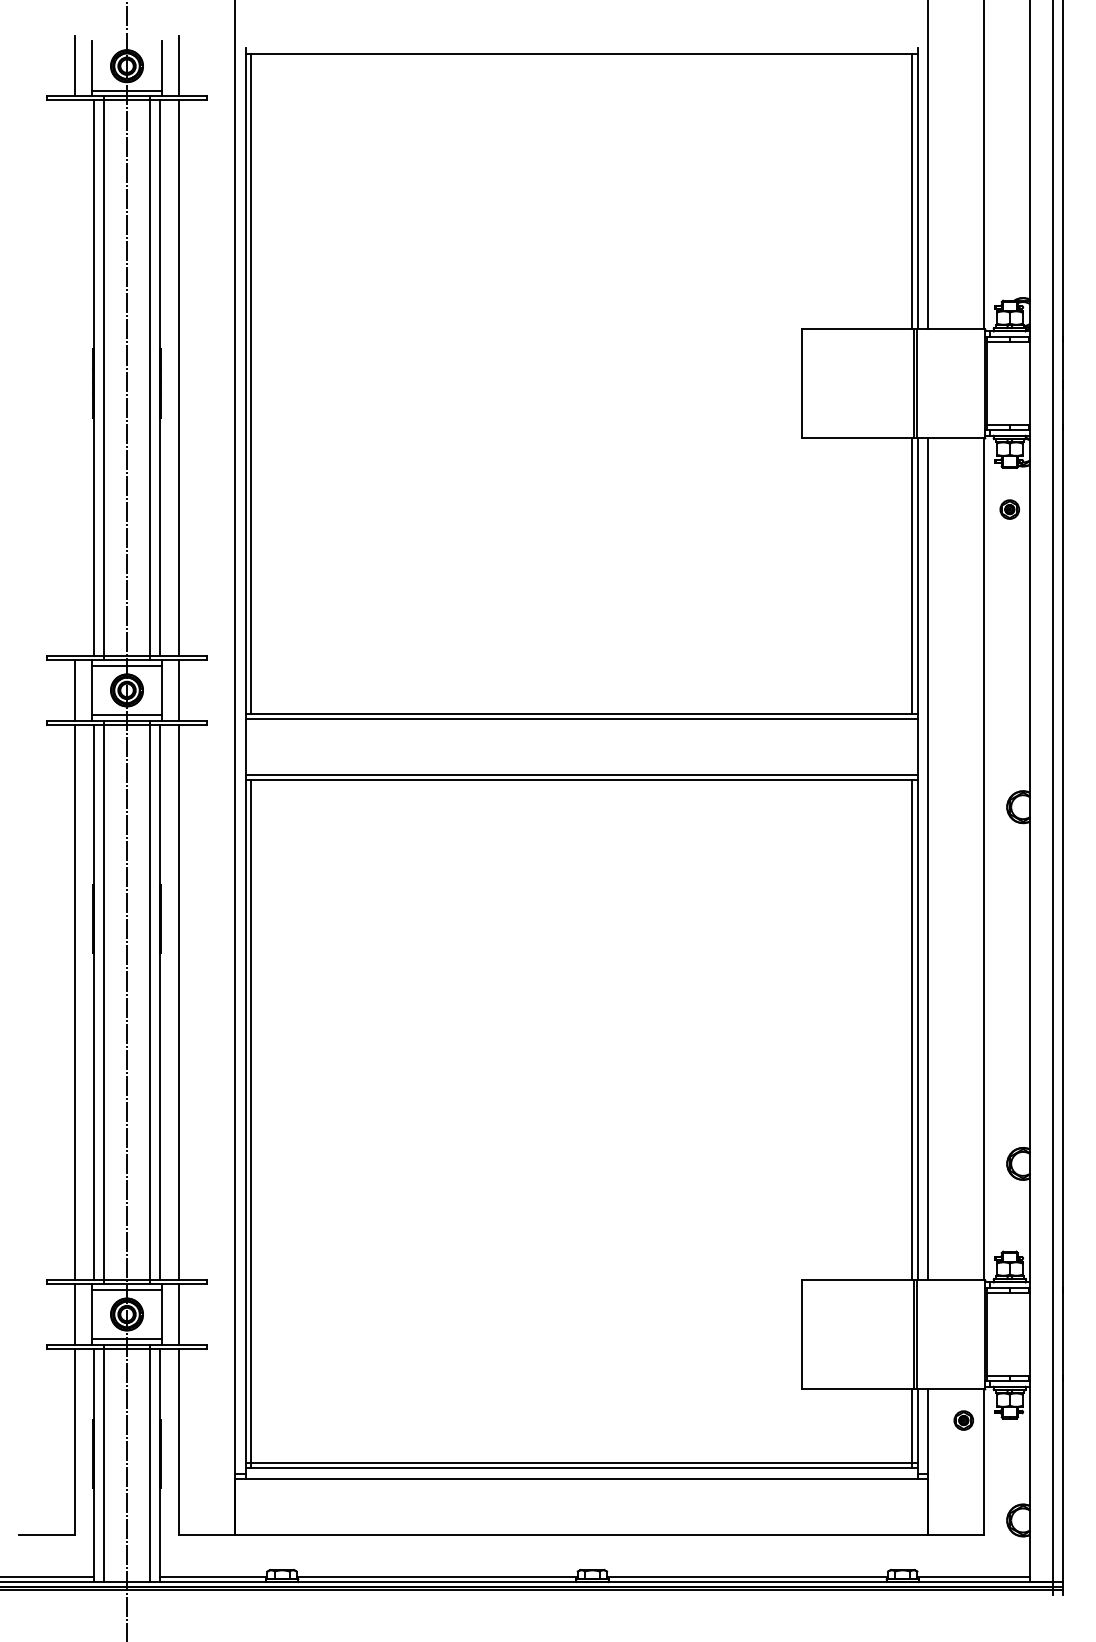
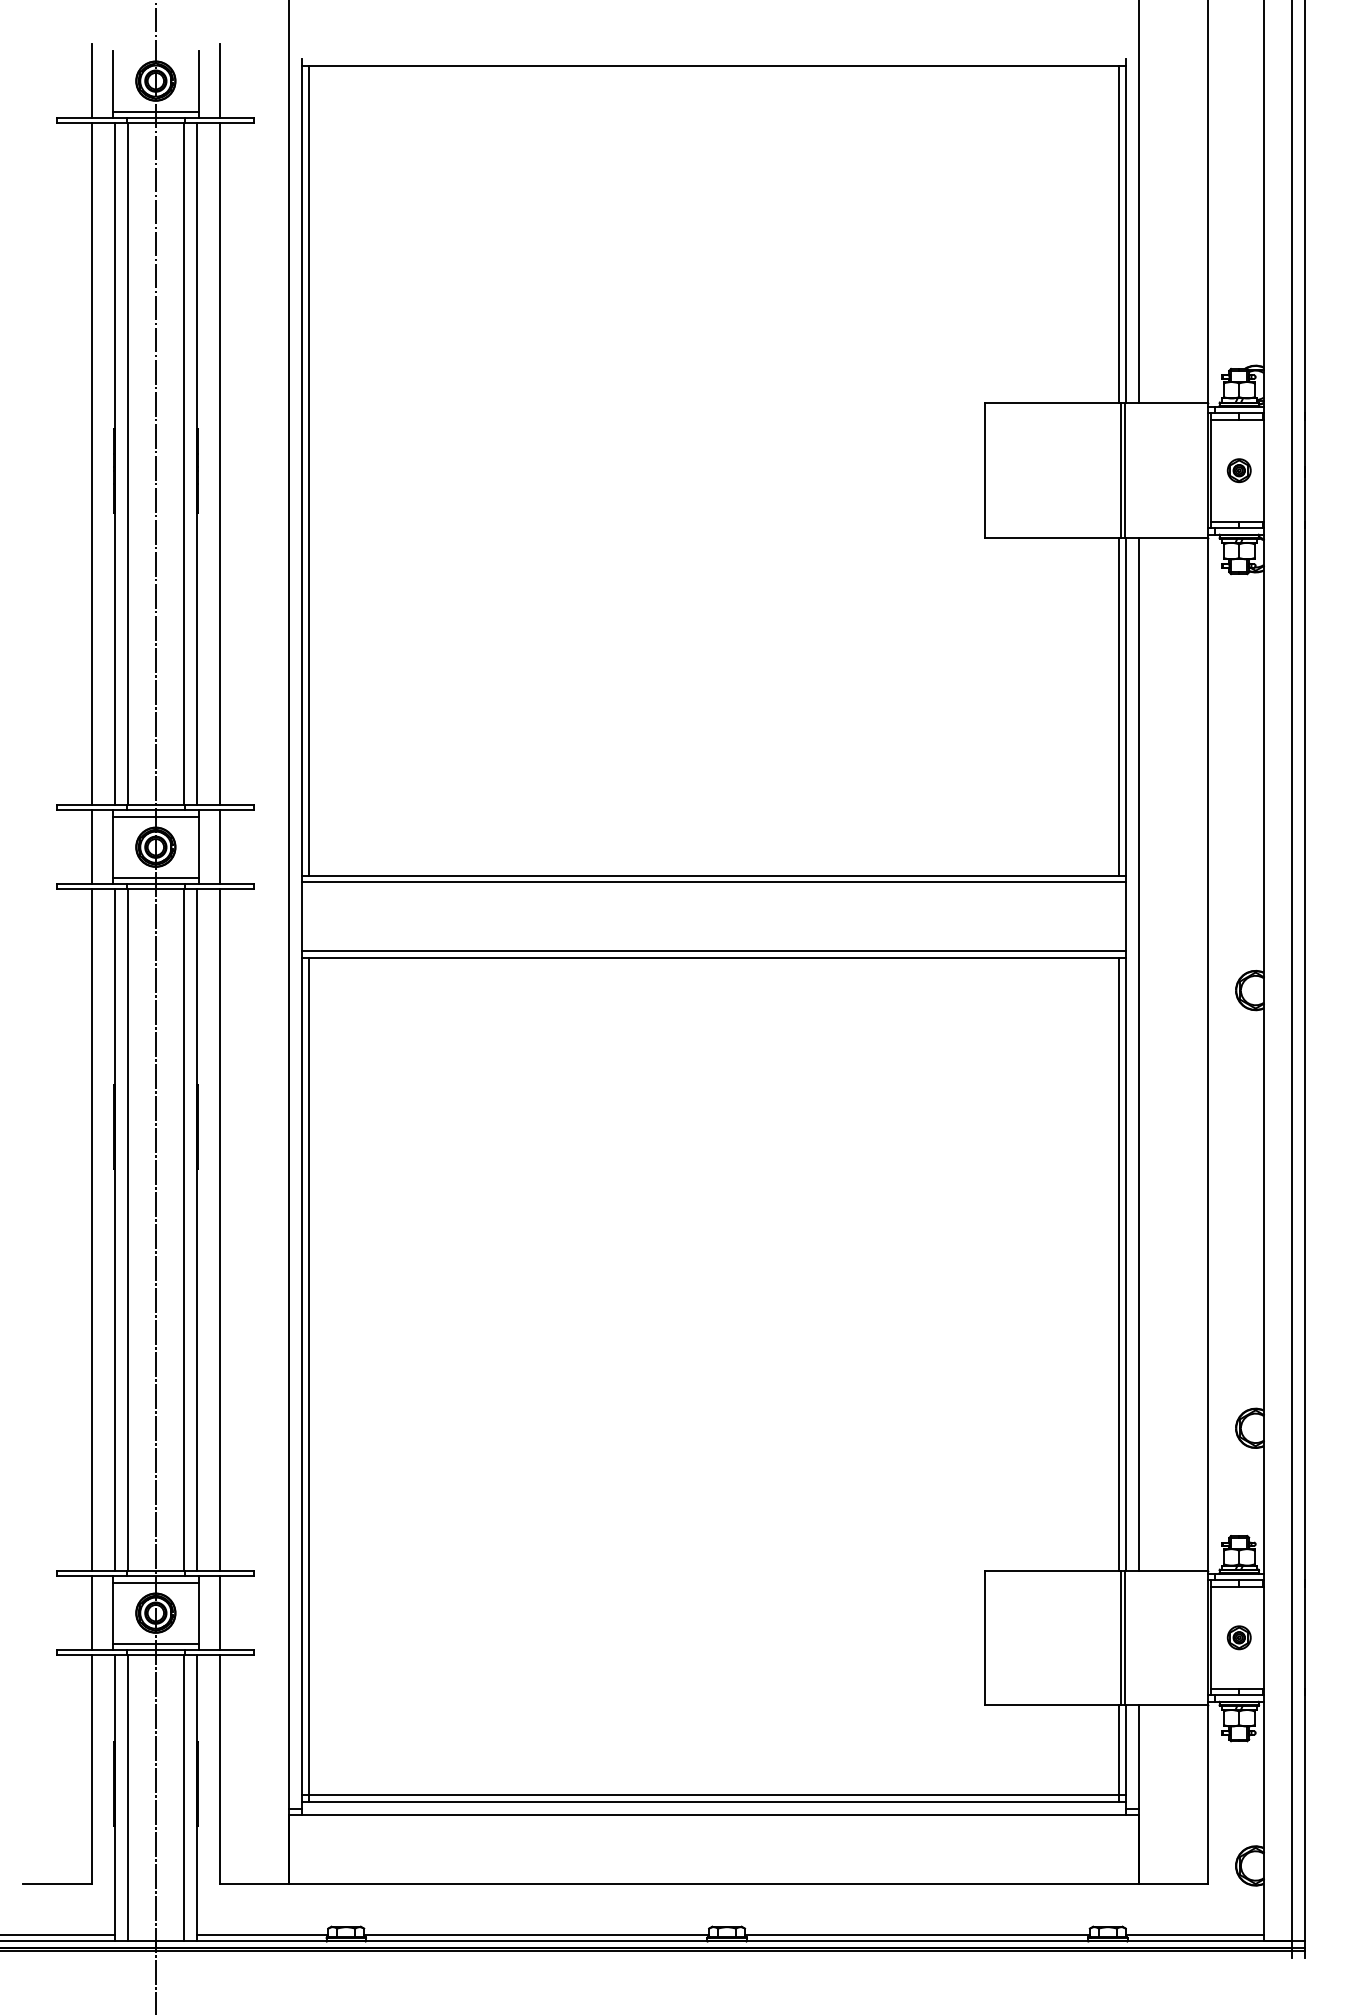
line: (74, 378) -> (91, 464), added
part: (1009, 509) -> (1238, 470), moved
part: (963, 1420) -> (1238, 1637), moved

